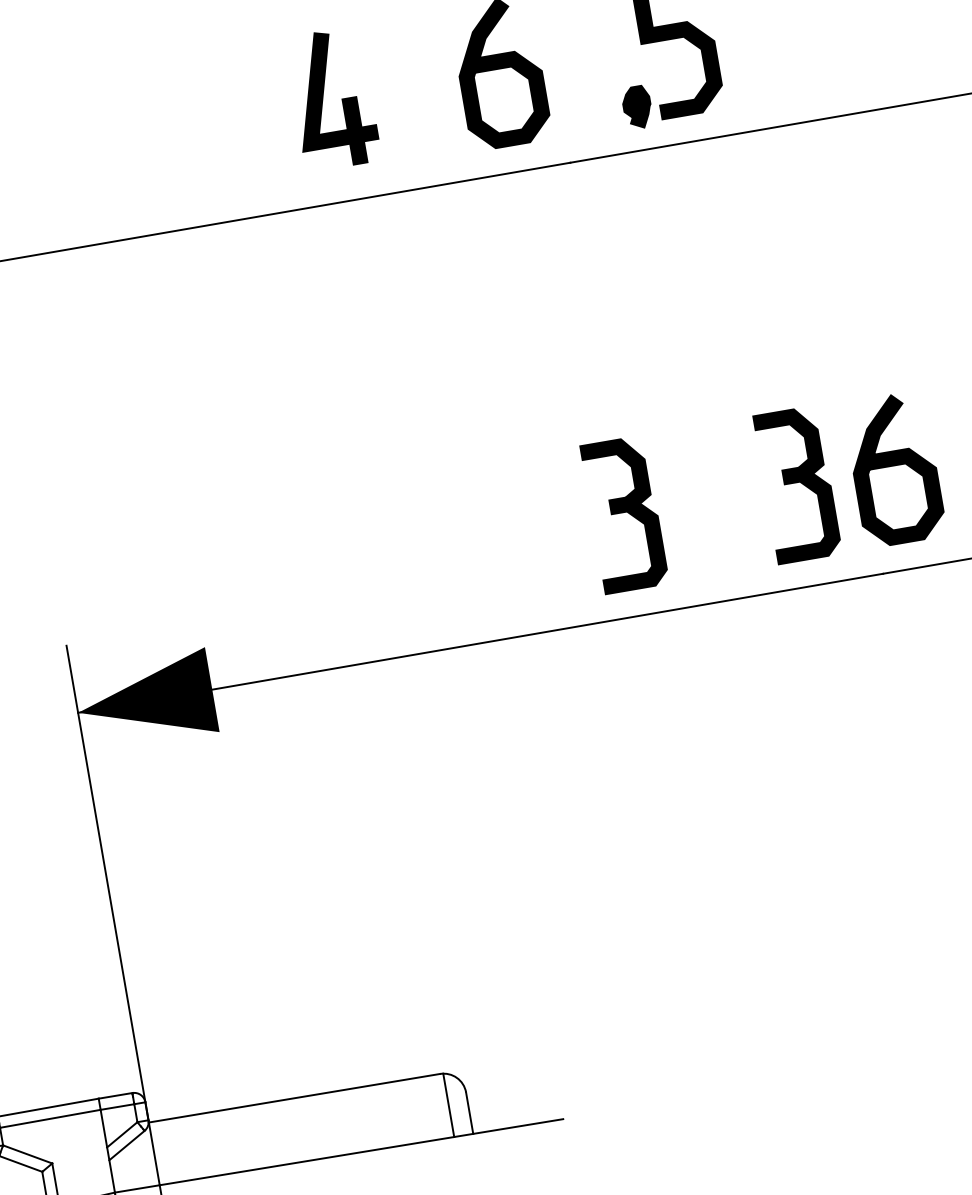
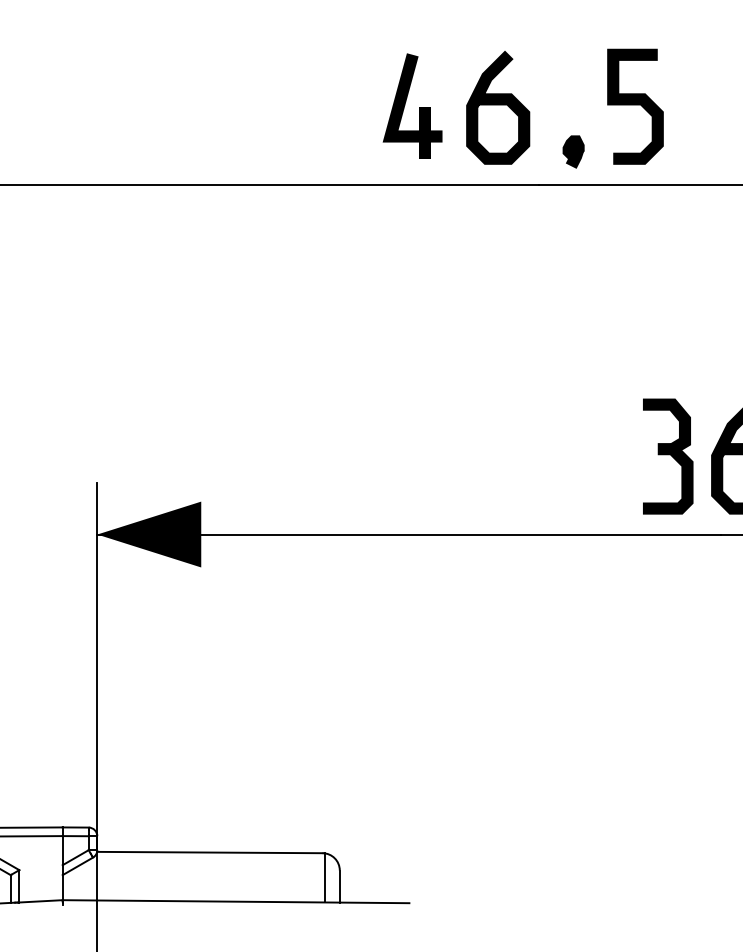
part: (323, 100) -> (405, 105), moved
part: (637, 107) -> (573, 151), moved
part: (625, 514) -> (534, 456), removed

